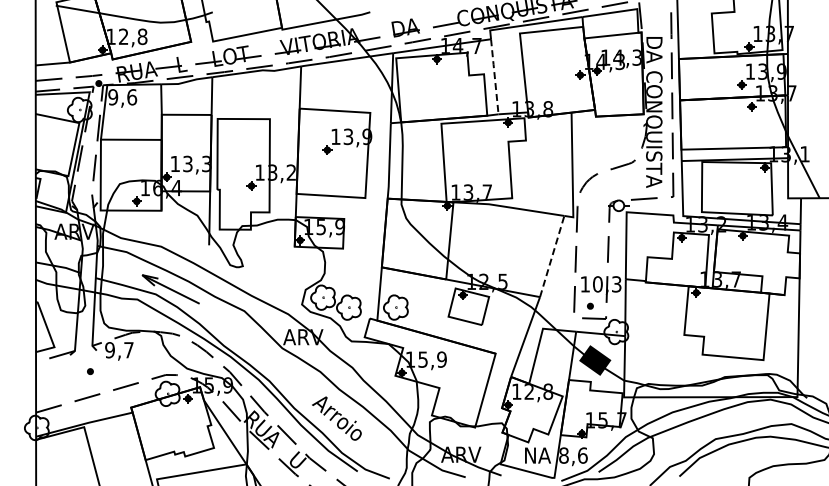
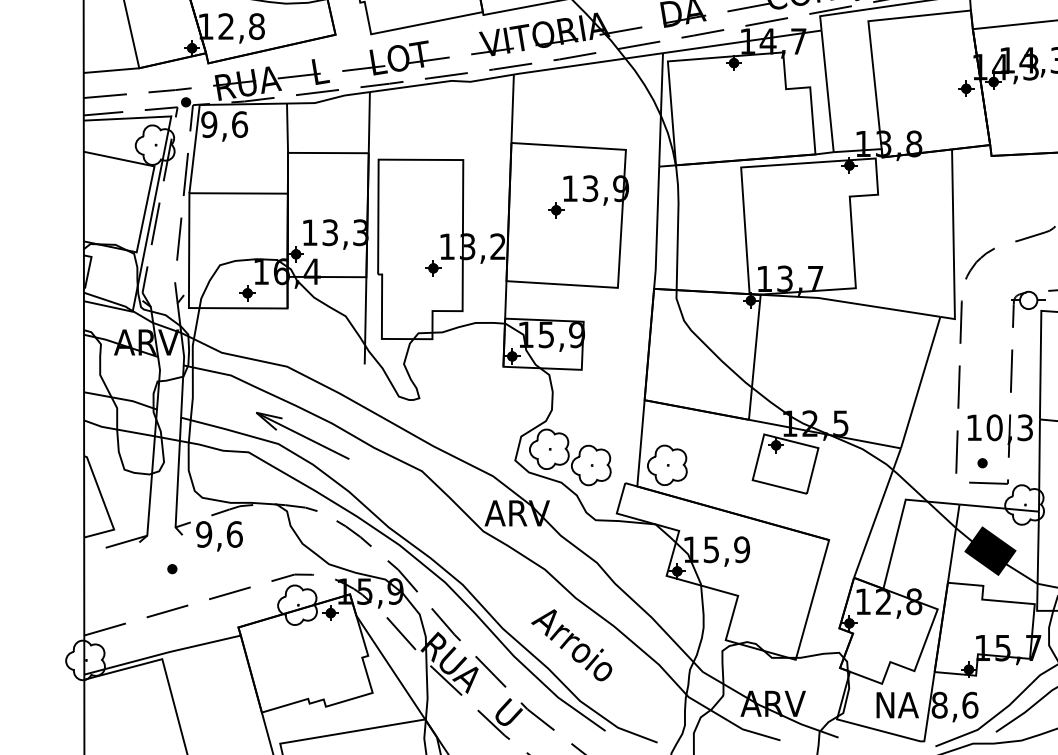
line: (494, 76) -> (827, 90), dashed -> solid
line: (552, 256) -> (921, 382), dashed -> solid
text: (128, 350) -> (234, 534), 9,7 -> 9,6

